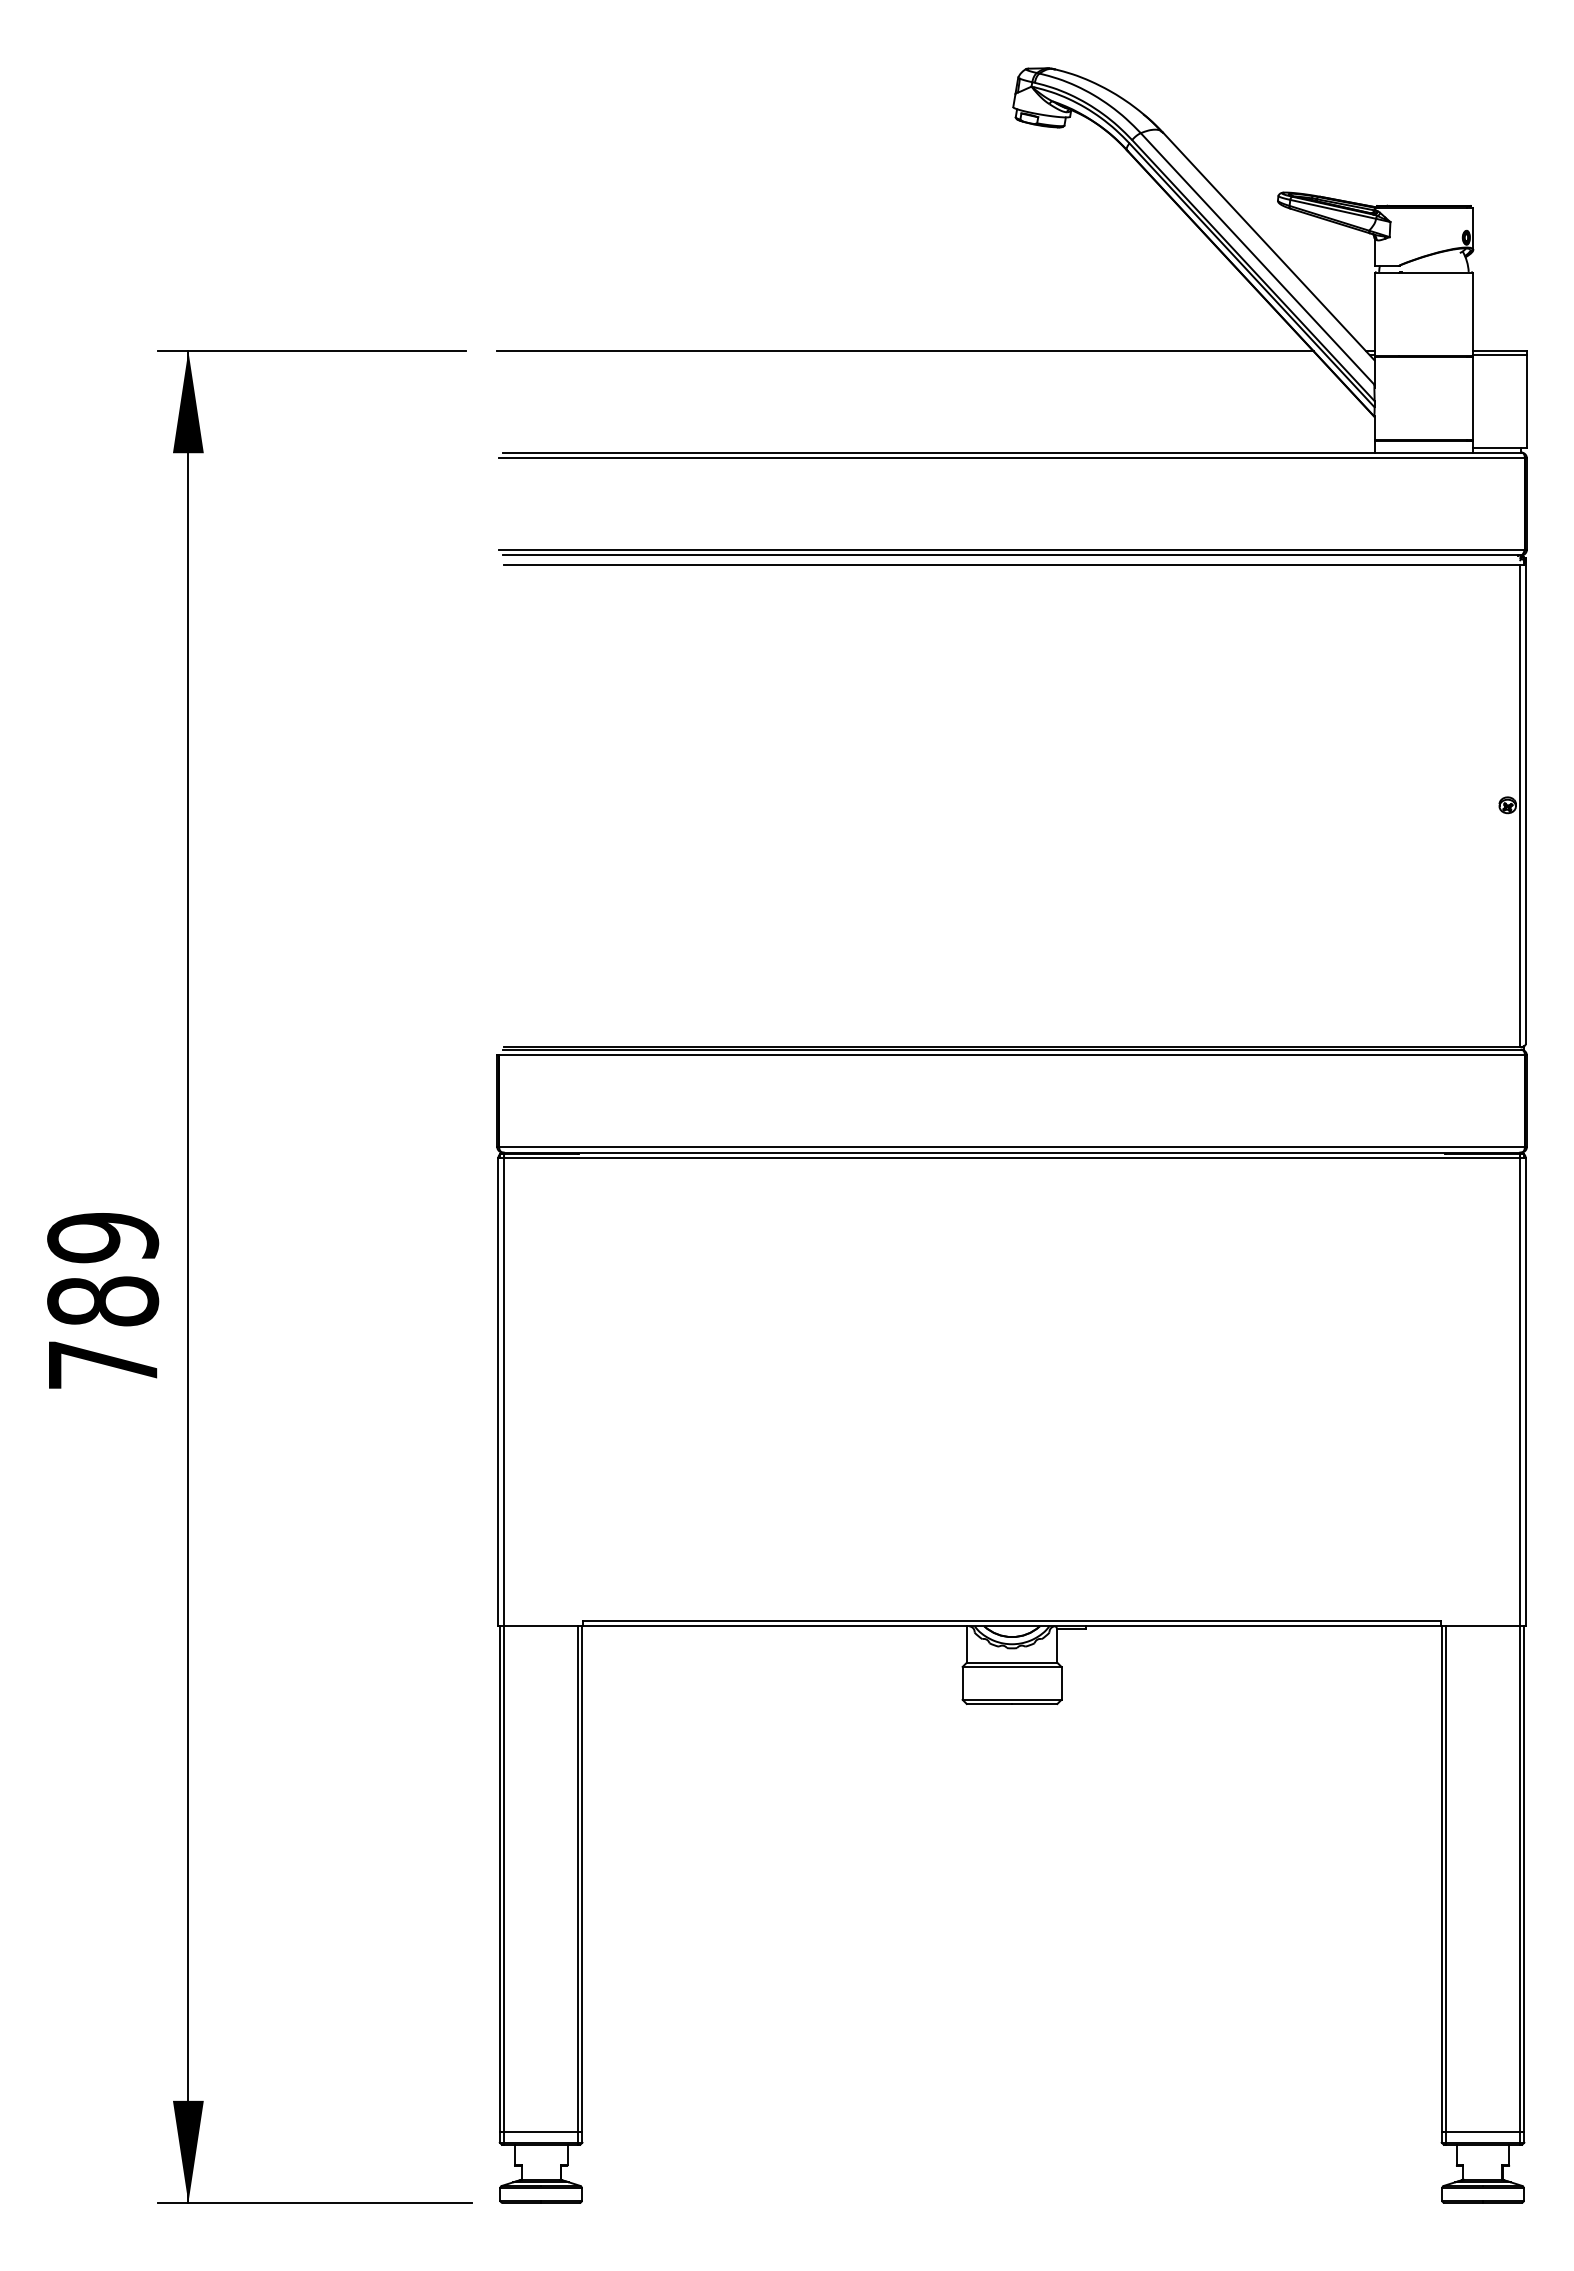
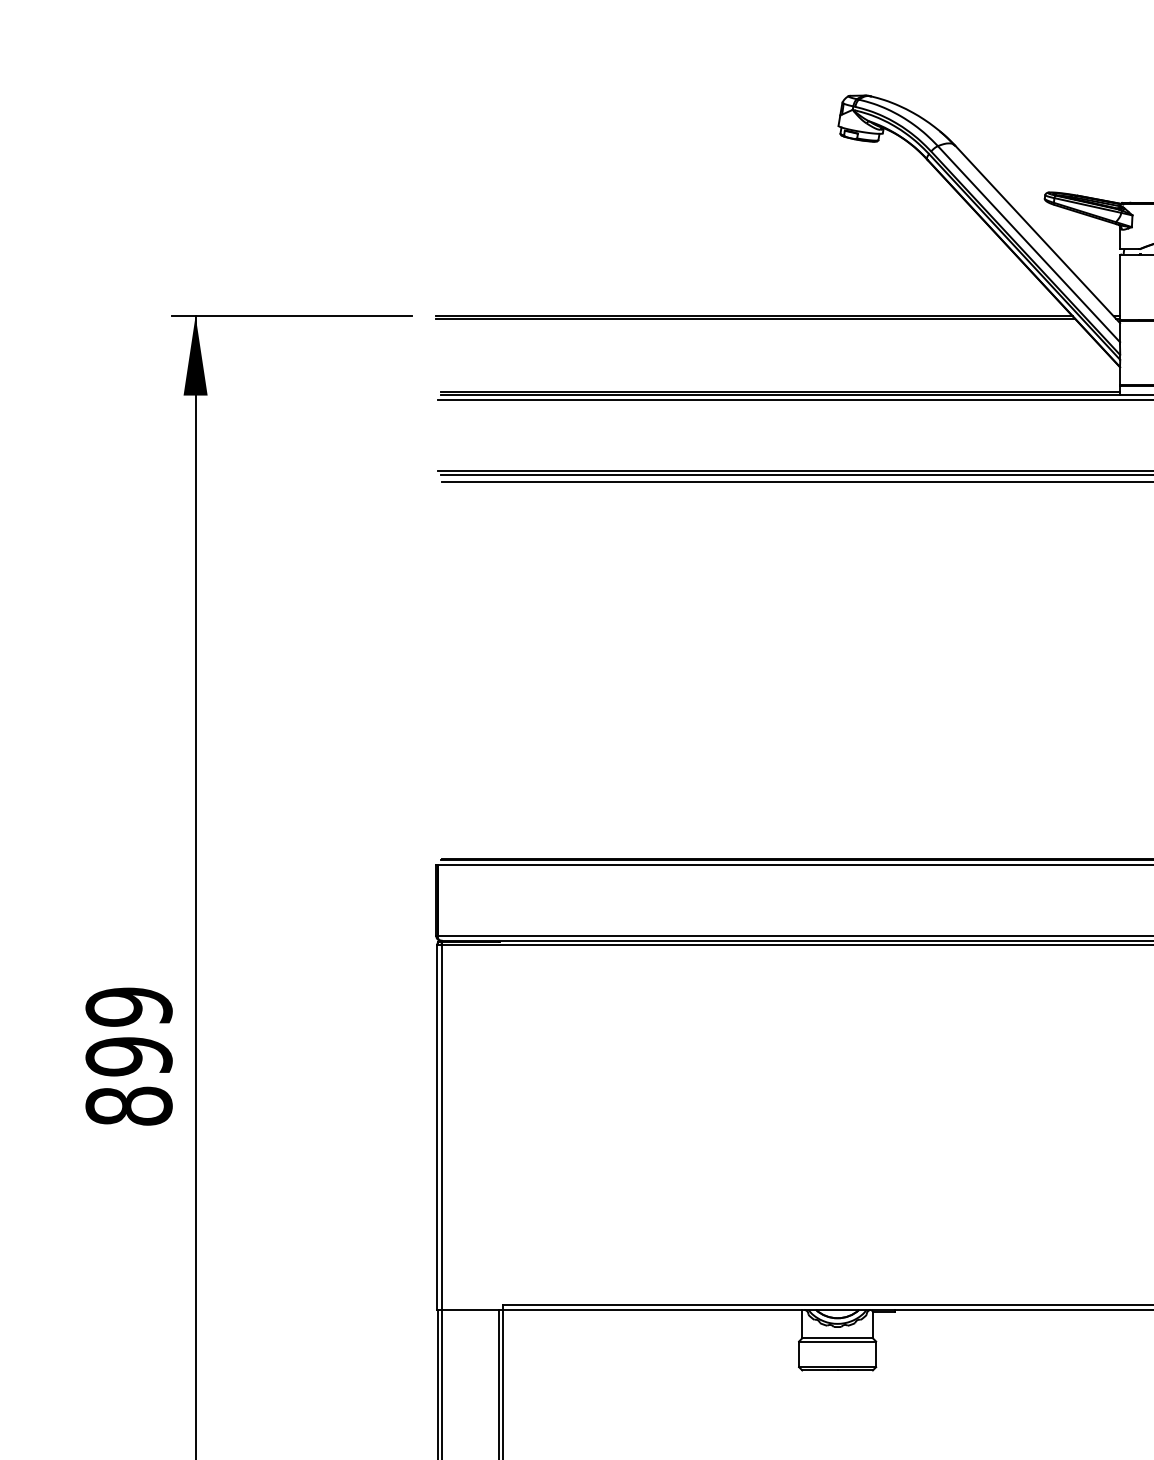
line: (907, 355) -> (756, 319), added
line: (938, 448) -> (780, 391), added
text: (103, 1332) -> (129, 1080), 789 -> 899

